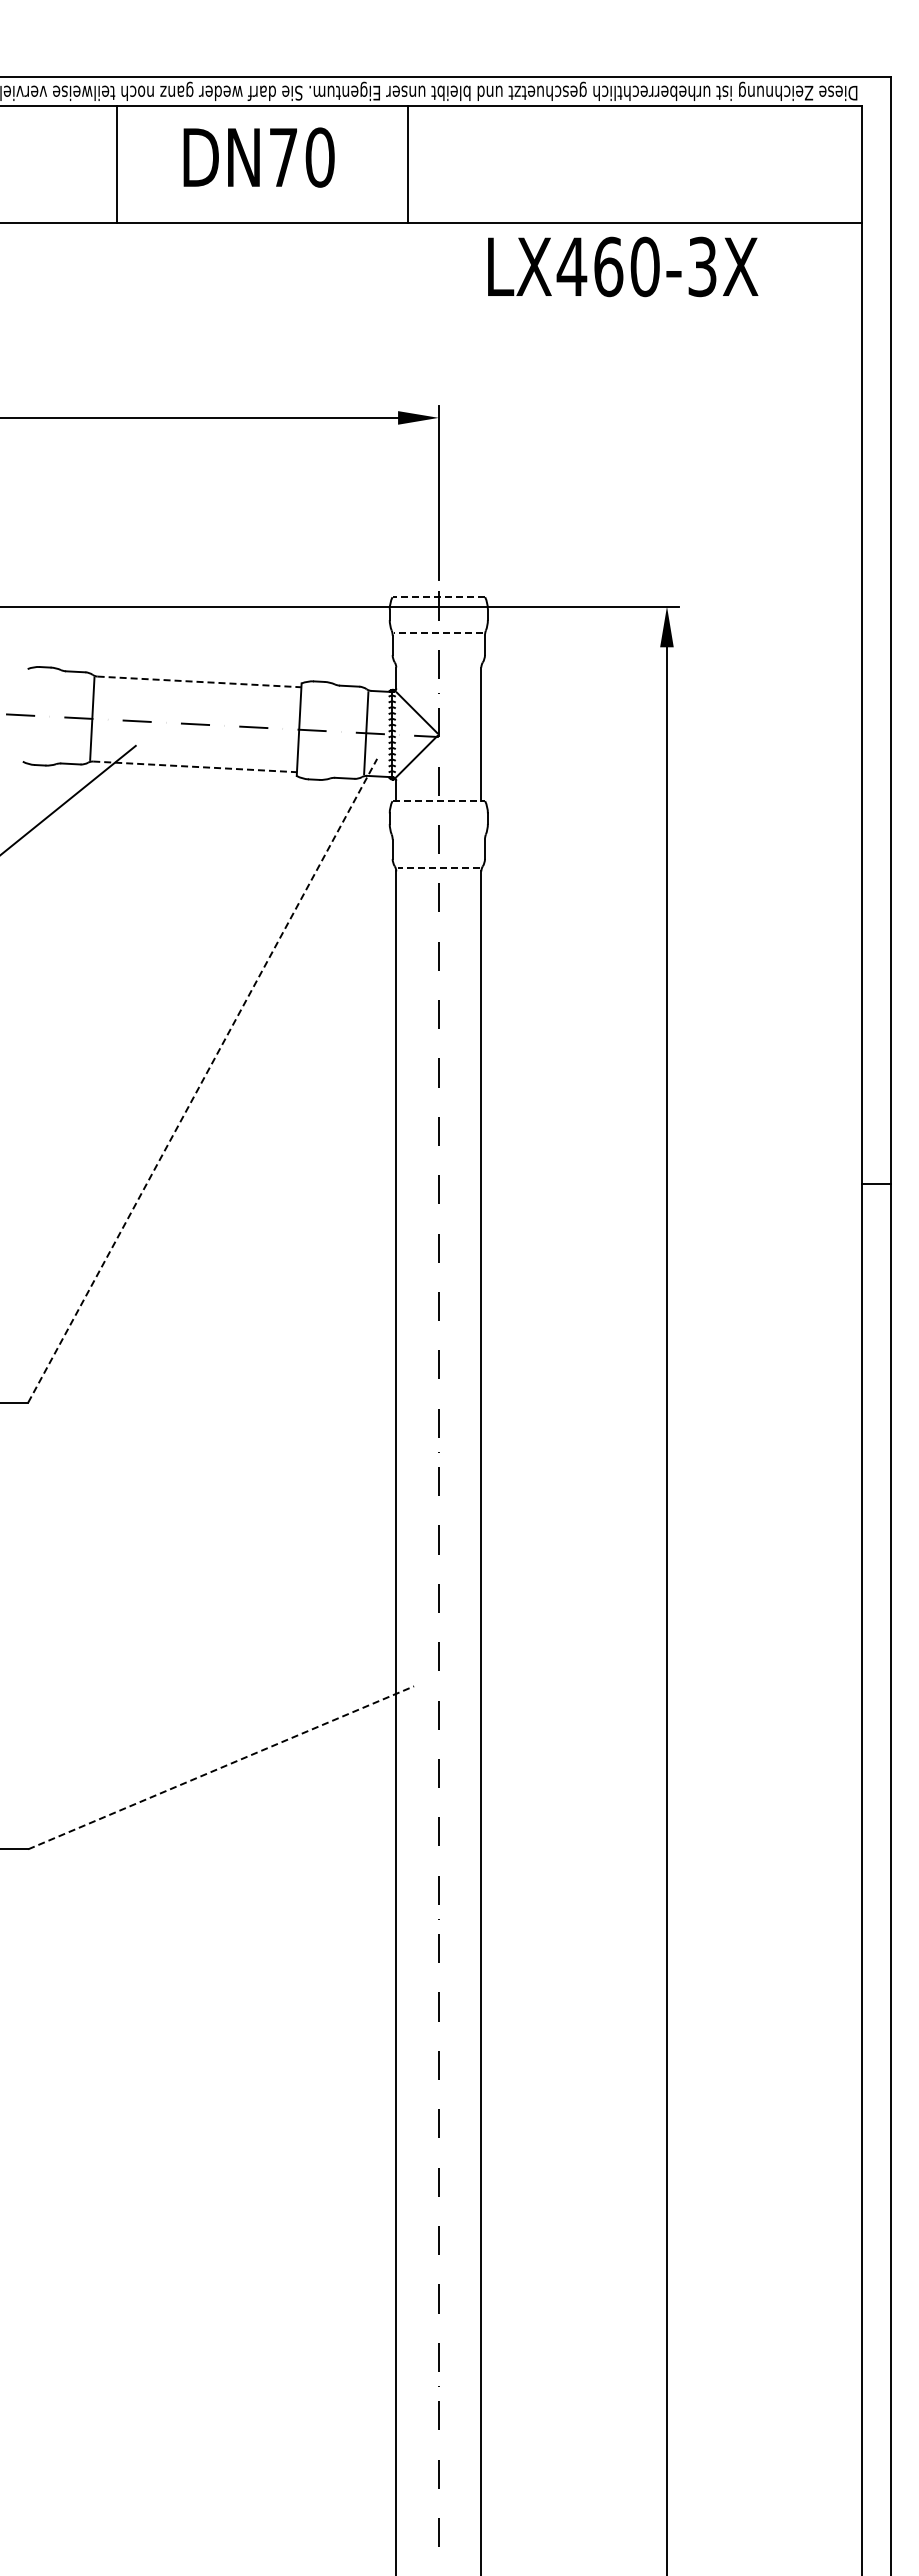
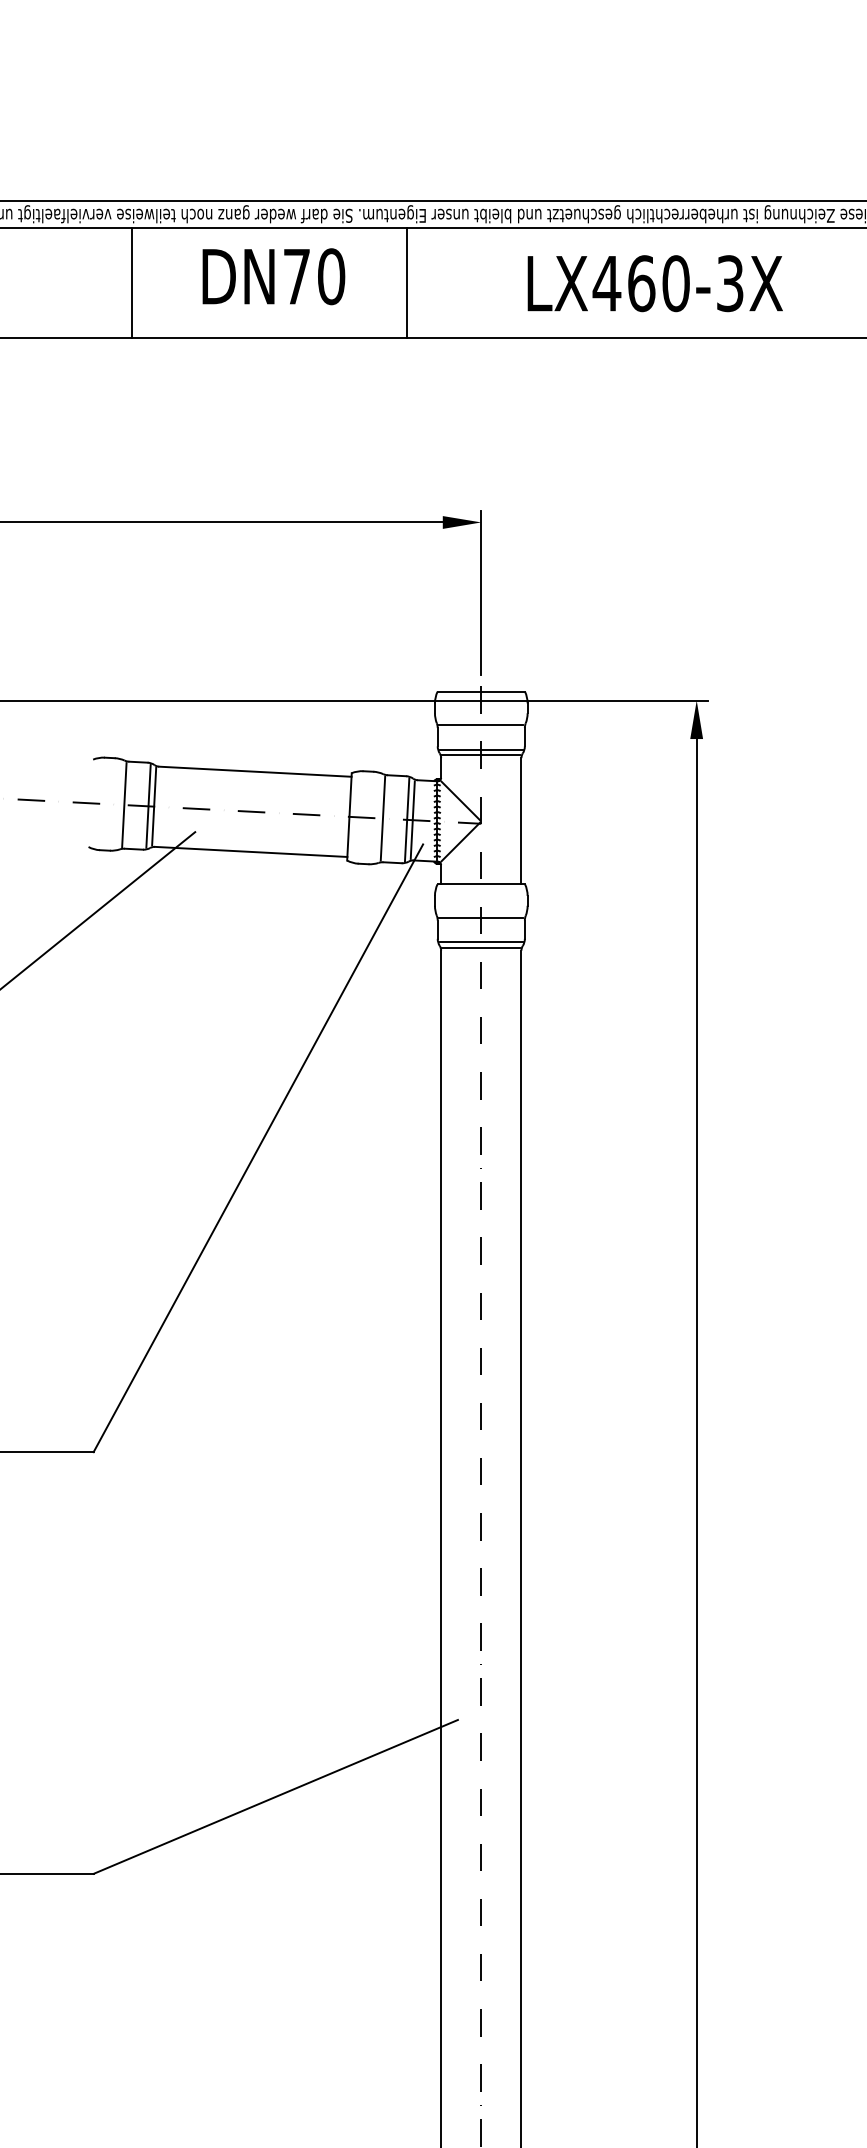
text: (258, 157) -> (273, 276), moved
line: (117, 164) -> (132, 283), moved
line: (407, 164) -> (407, 283), moved
text: (623, 266) -> (655, 283), moved
line: (438, 597) -> (480, 692), dashed -> solid
line: (438, 632) -> (480, 725), dashed -> solid
line: (438, 658) -> (480, 749), added
line: (438, 664) -> (480, 755), added
line: (200, 681) -> (256, 771), dashed -> solid
line: (60, 716) -> (124, 804), added
line: (86, 718) -> (148, 806), added
line: (334, 731) -> (382, 818), added
line: (360, 732) -> (407, 819), added
line: (195, 766) -> (251, 851), dashed -> solid
line: (439, 801) -> (481, 884), dashed -> solid
line: (438, 836) -> (480, 917), added
line: (438, 862) -> (480, 942), added
line: (438, 868) -> (480, 947), dashed -> solid
line: (202, 1080) -> (258, 1148), dashed -> solid
line: (221, 1767) -> (276, 1796), dashed -> solid

